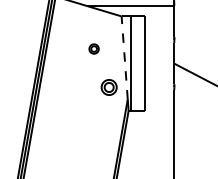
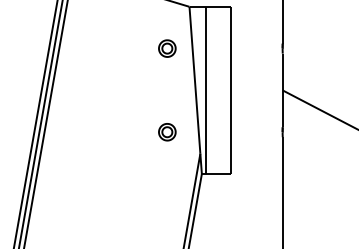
part: (93, 48) -> (166, 47), moved
line: (124, 57) -> (194, 79), dashed -> solid
part: (108, 86) -> (166, 130), size x0.62

